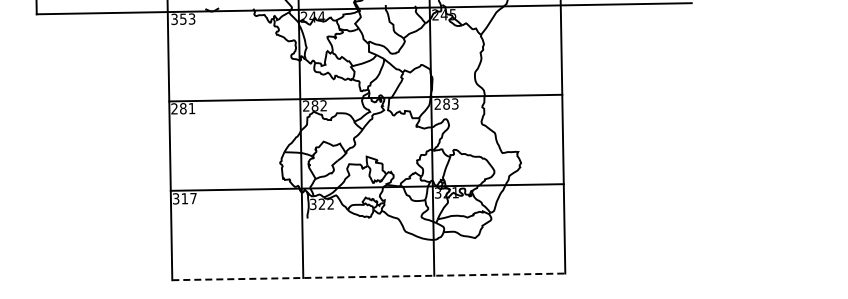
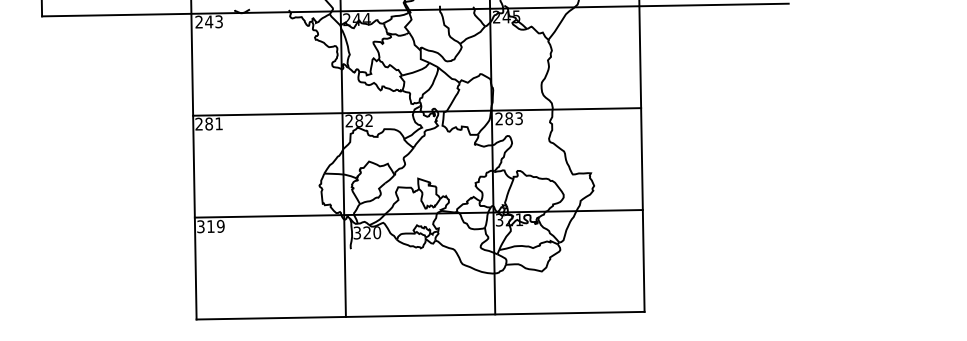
text: (178, 19) -> (203, 22), 353 -> 243
text: (193, 198) -> (220, 226), 317 -> 319
text: (330, 204) -> (376, 233), 322 -> 320
line: (368, 276) -> (420, 315), dashed -> solid

